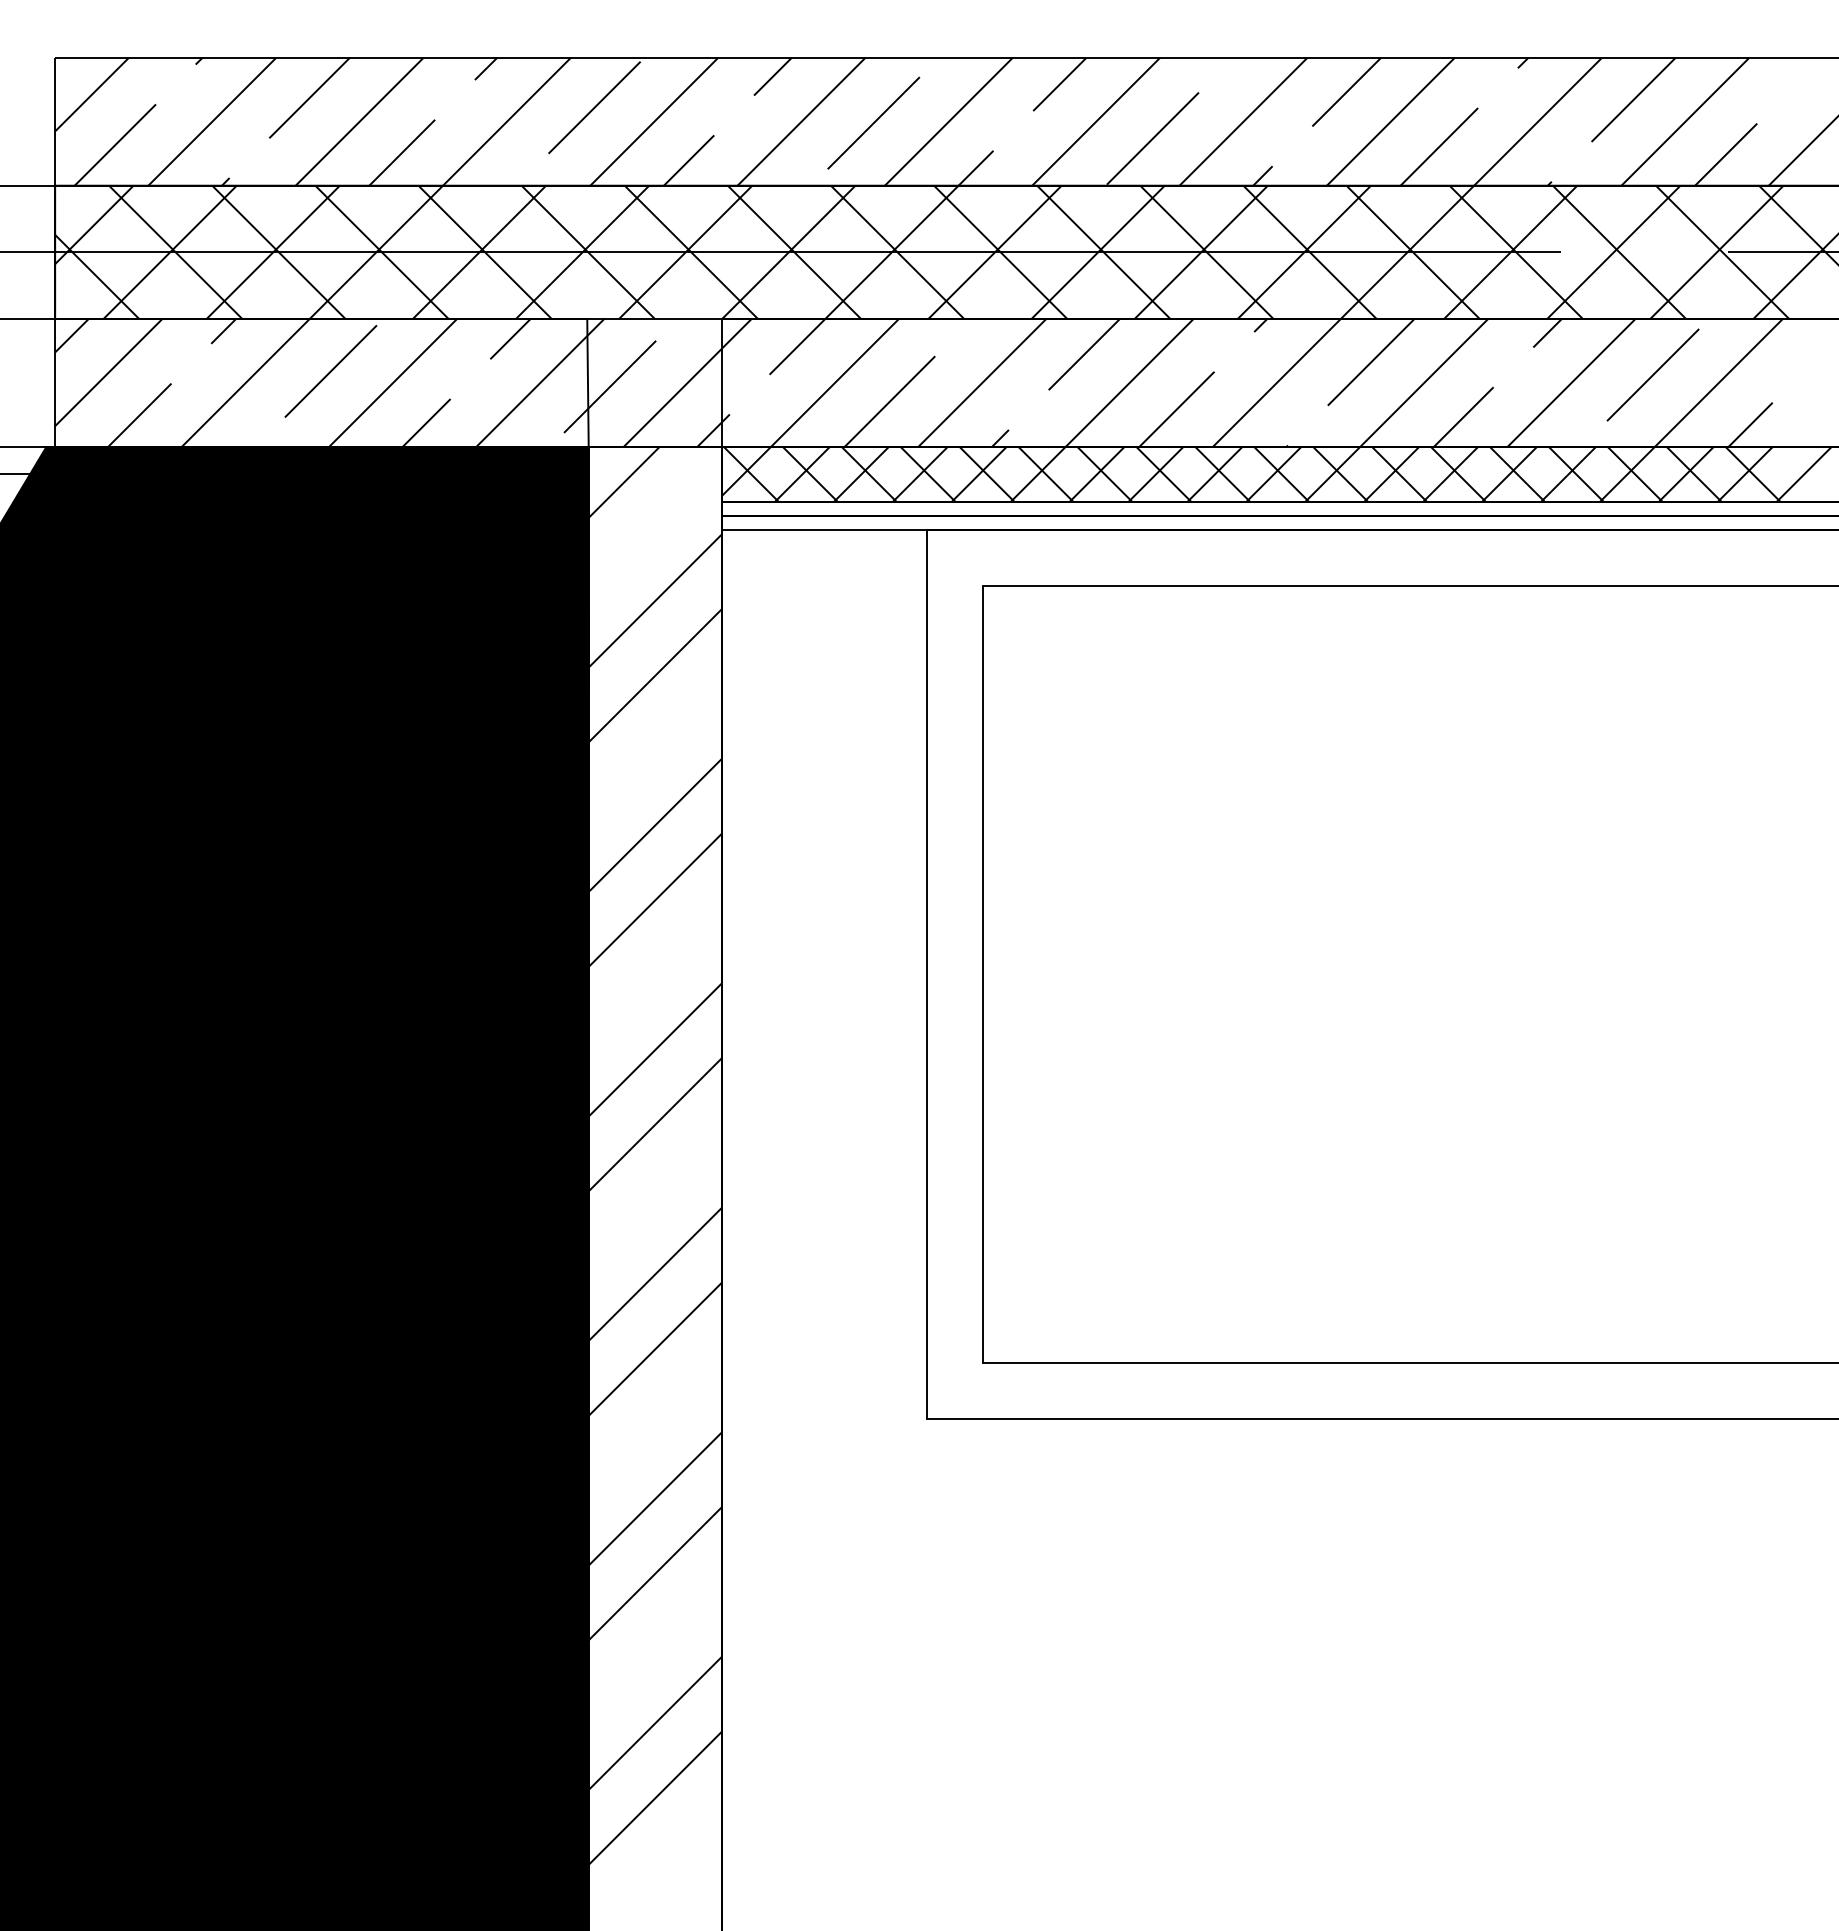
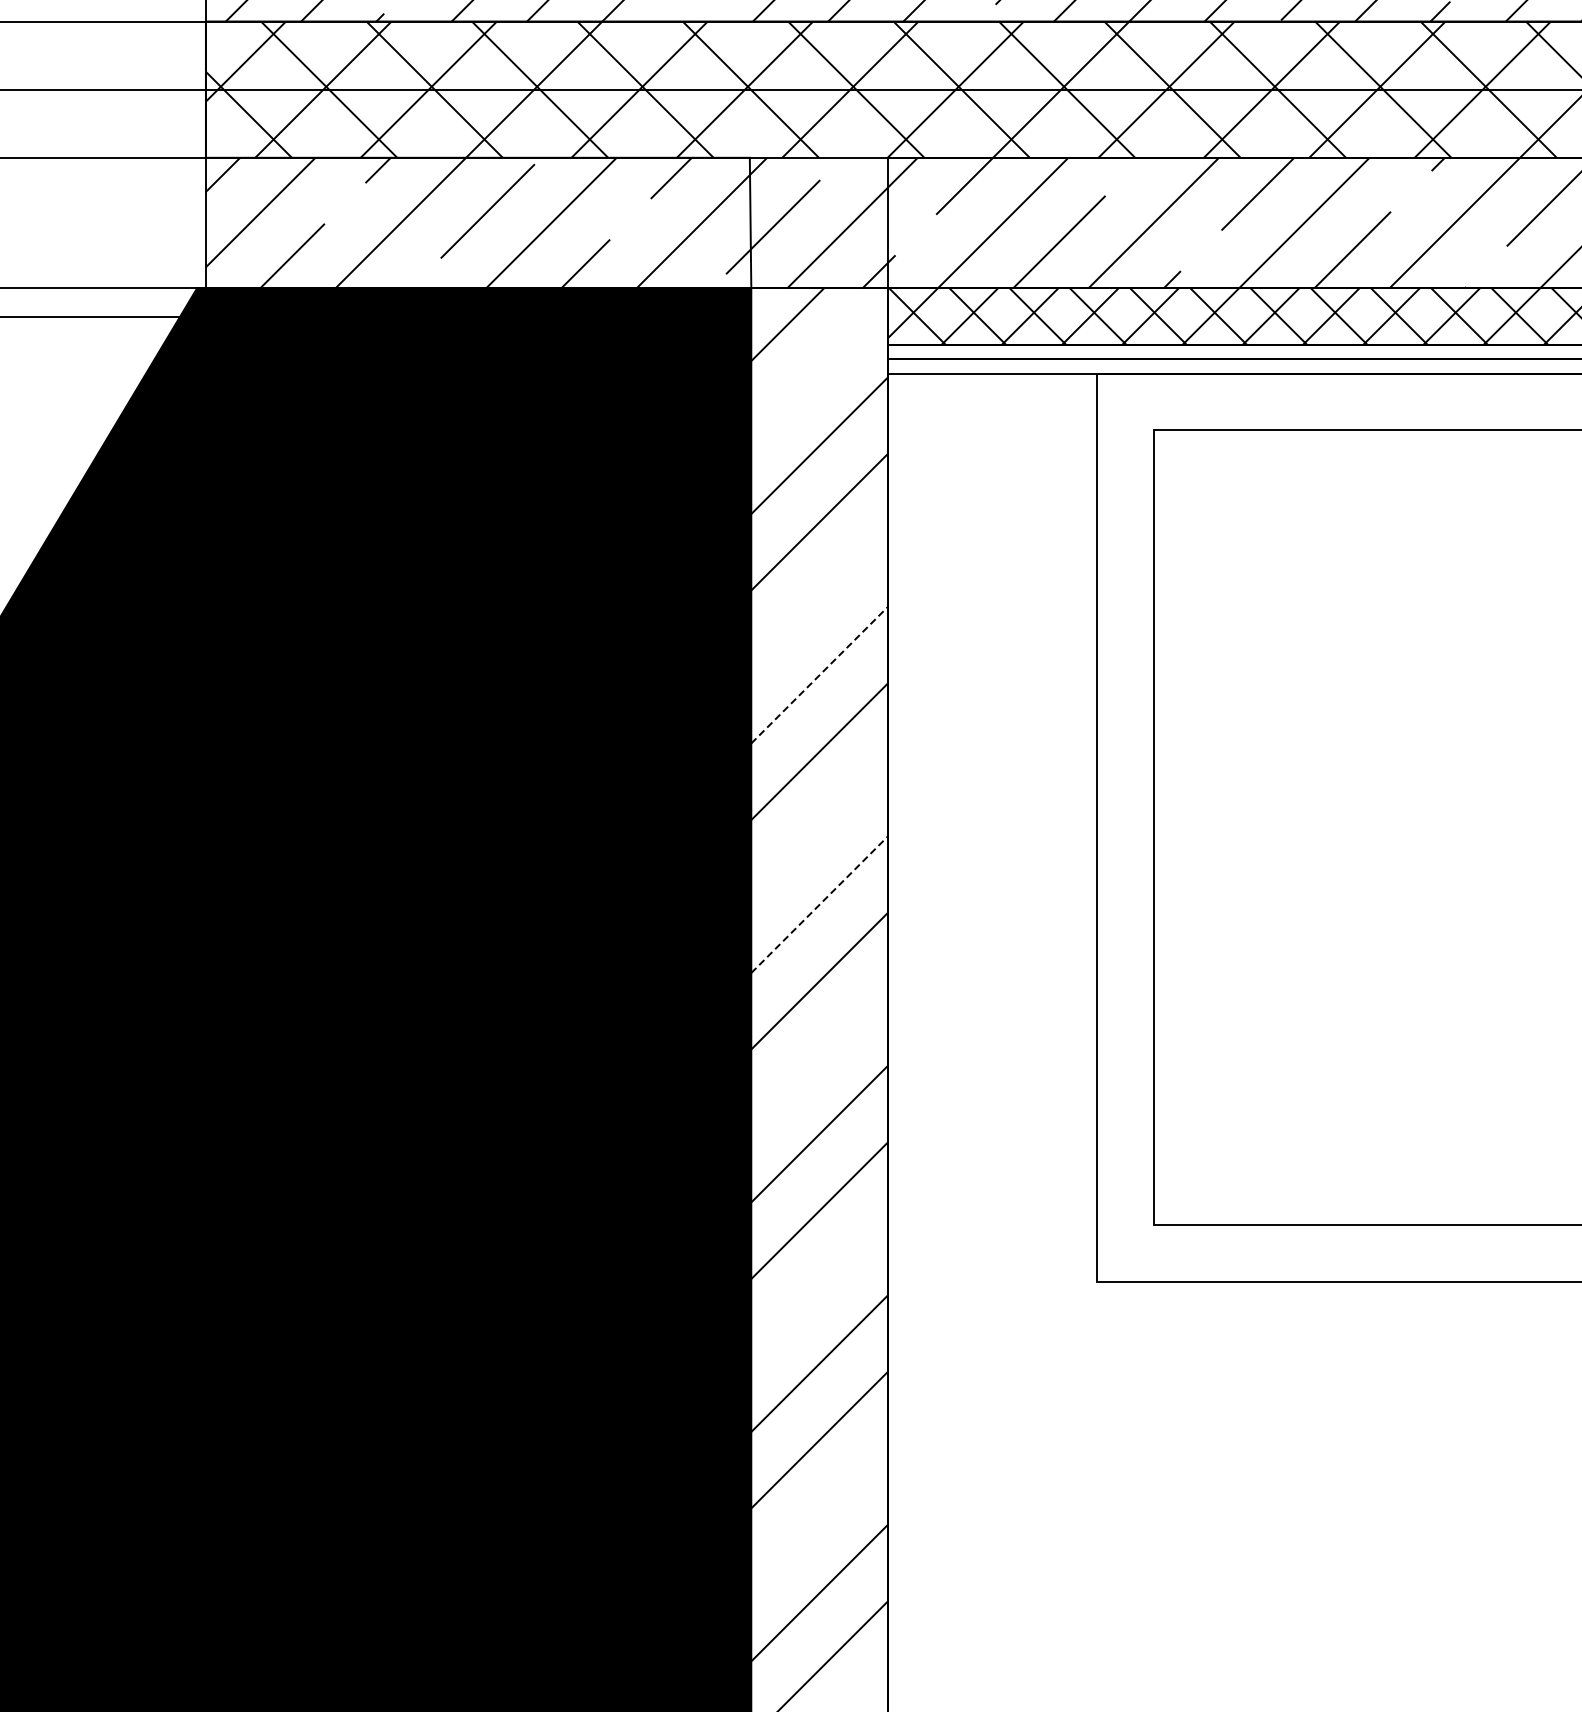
line: (655, 825) -> (819, 675), solid -> dashed
line: (655, 1049) -> (819, 904), solid -> dashed

